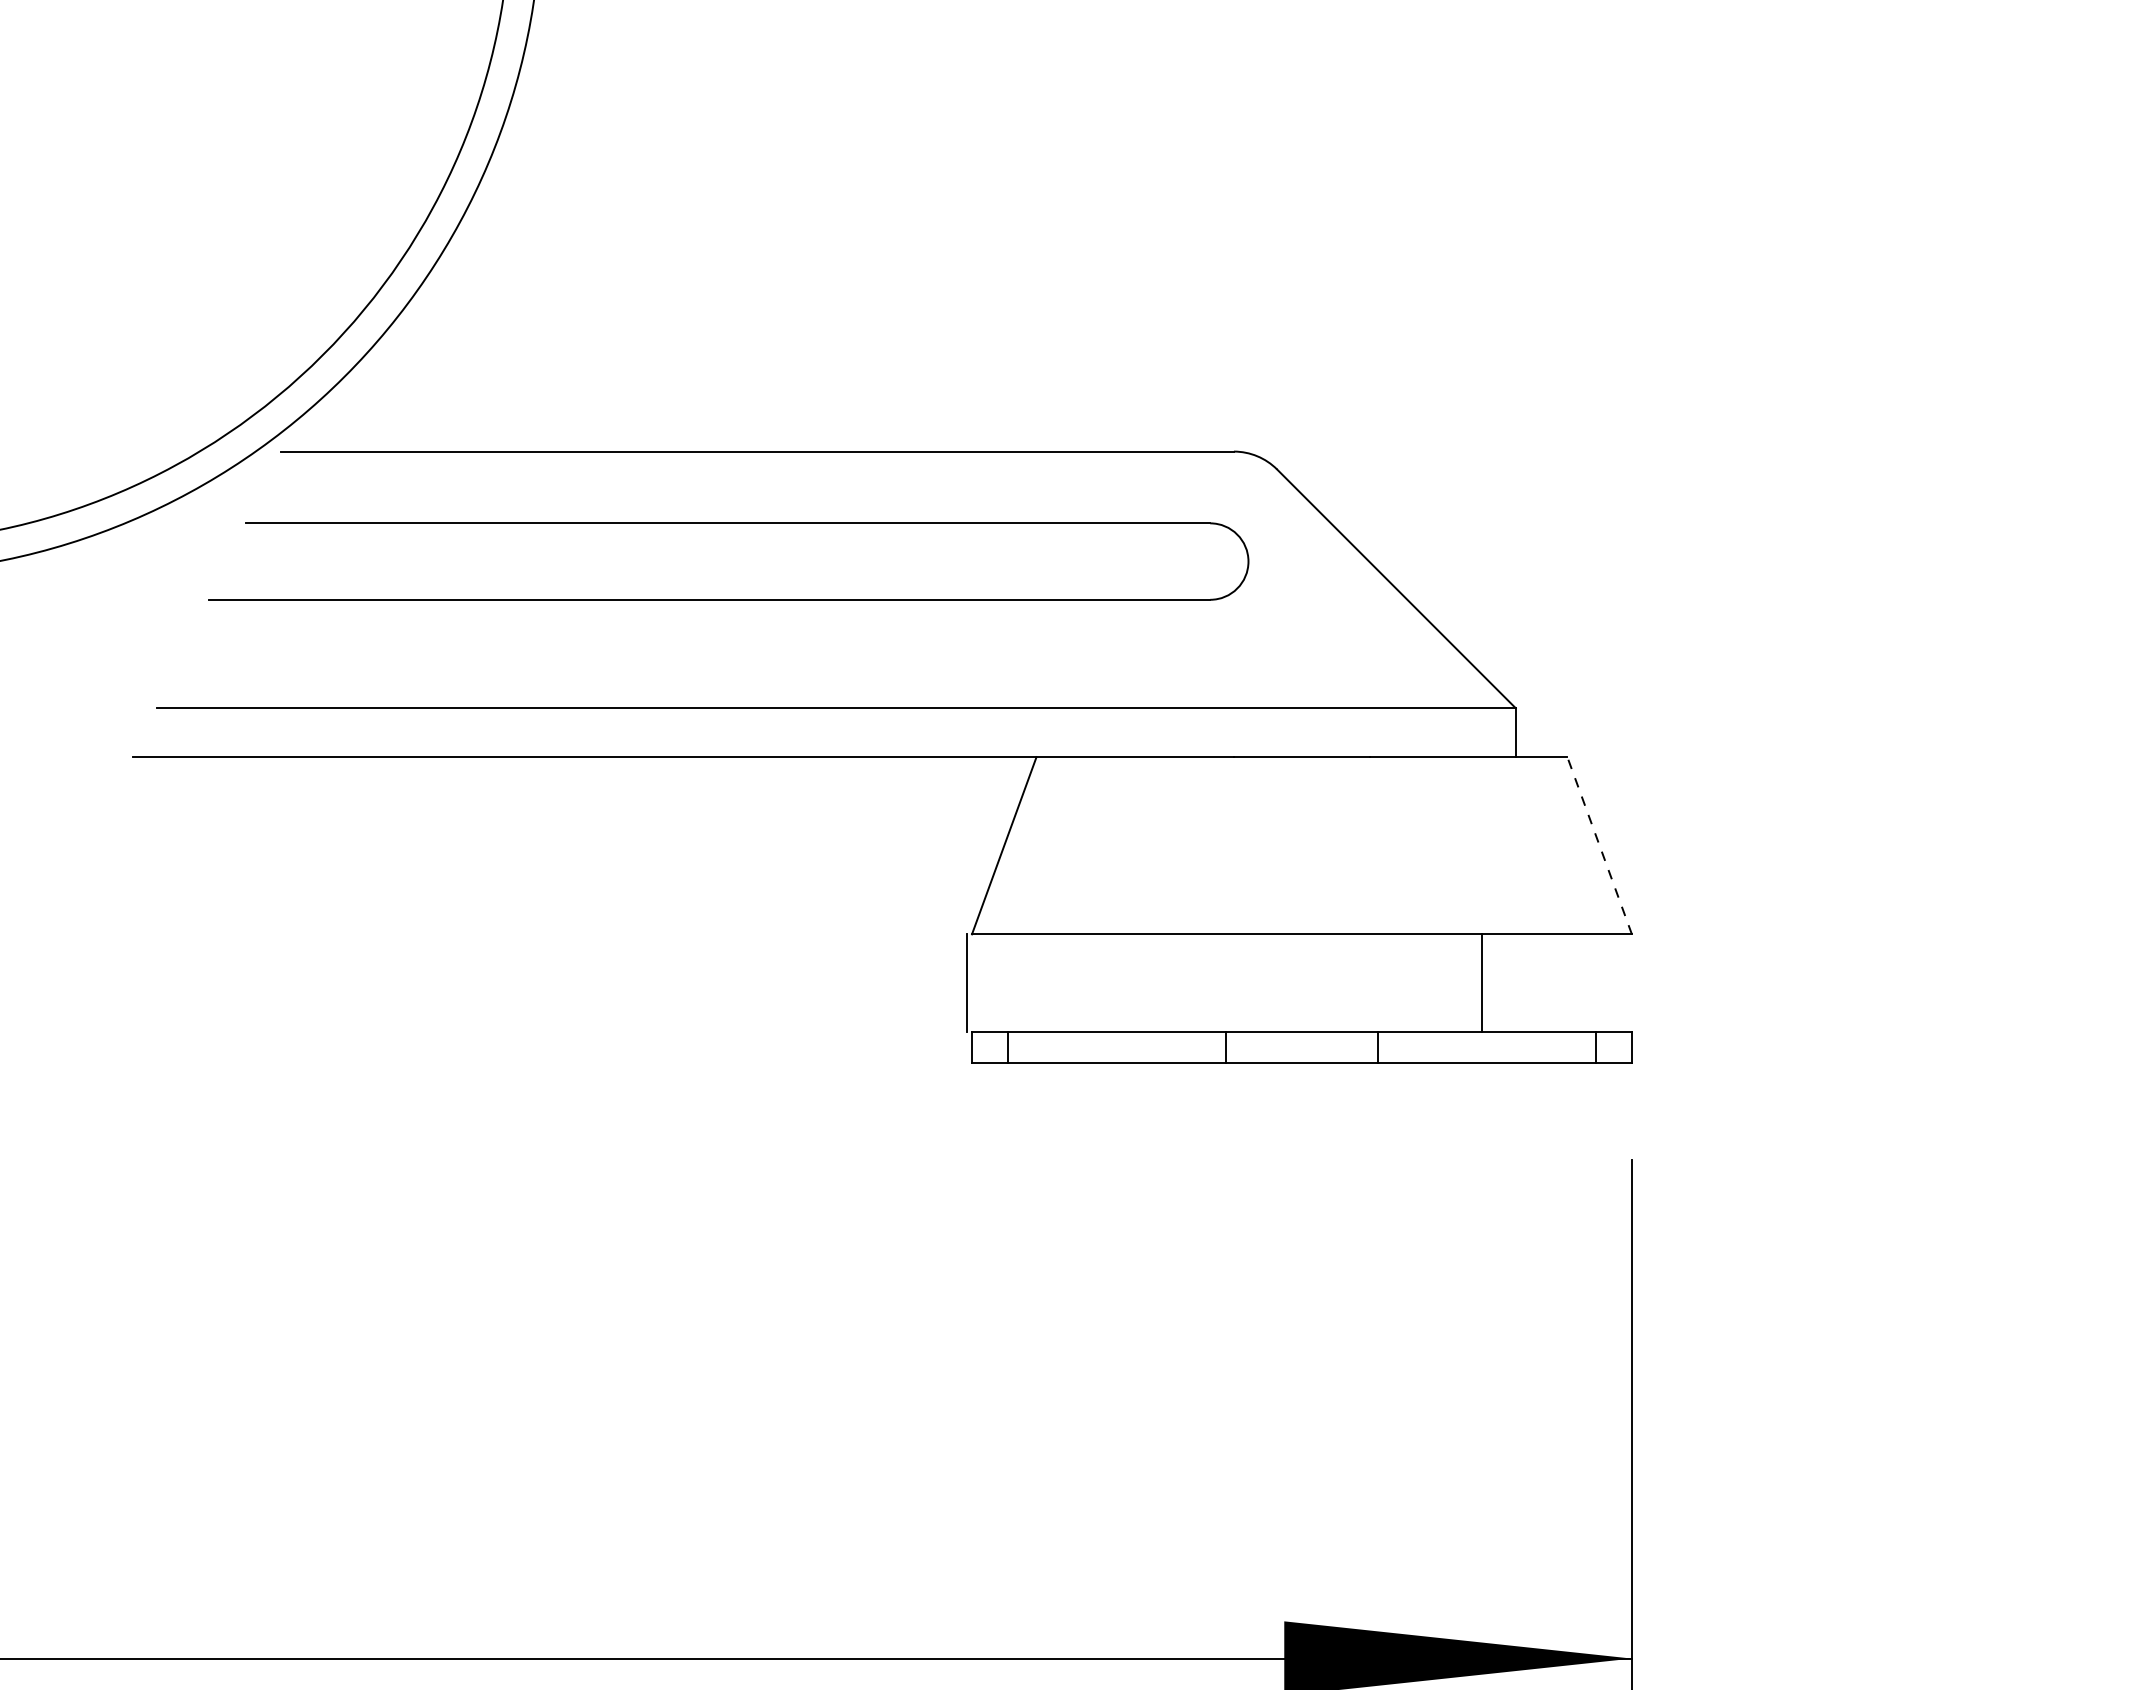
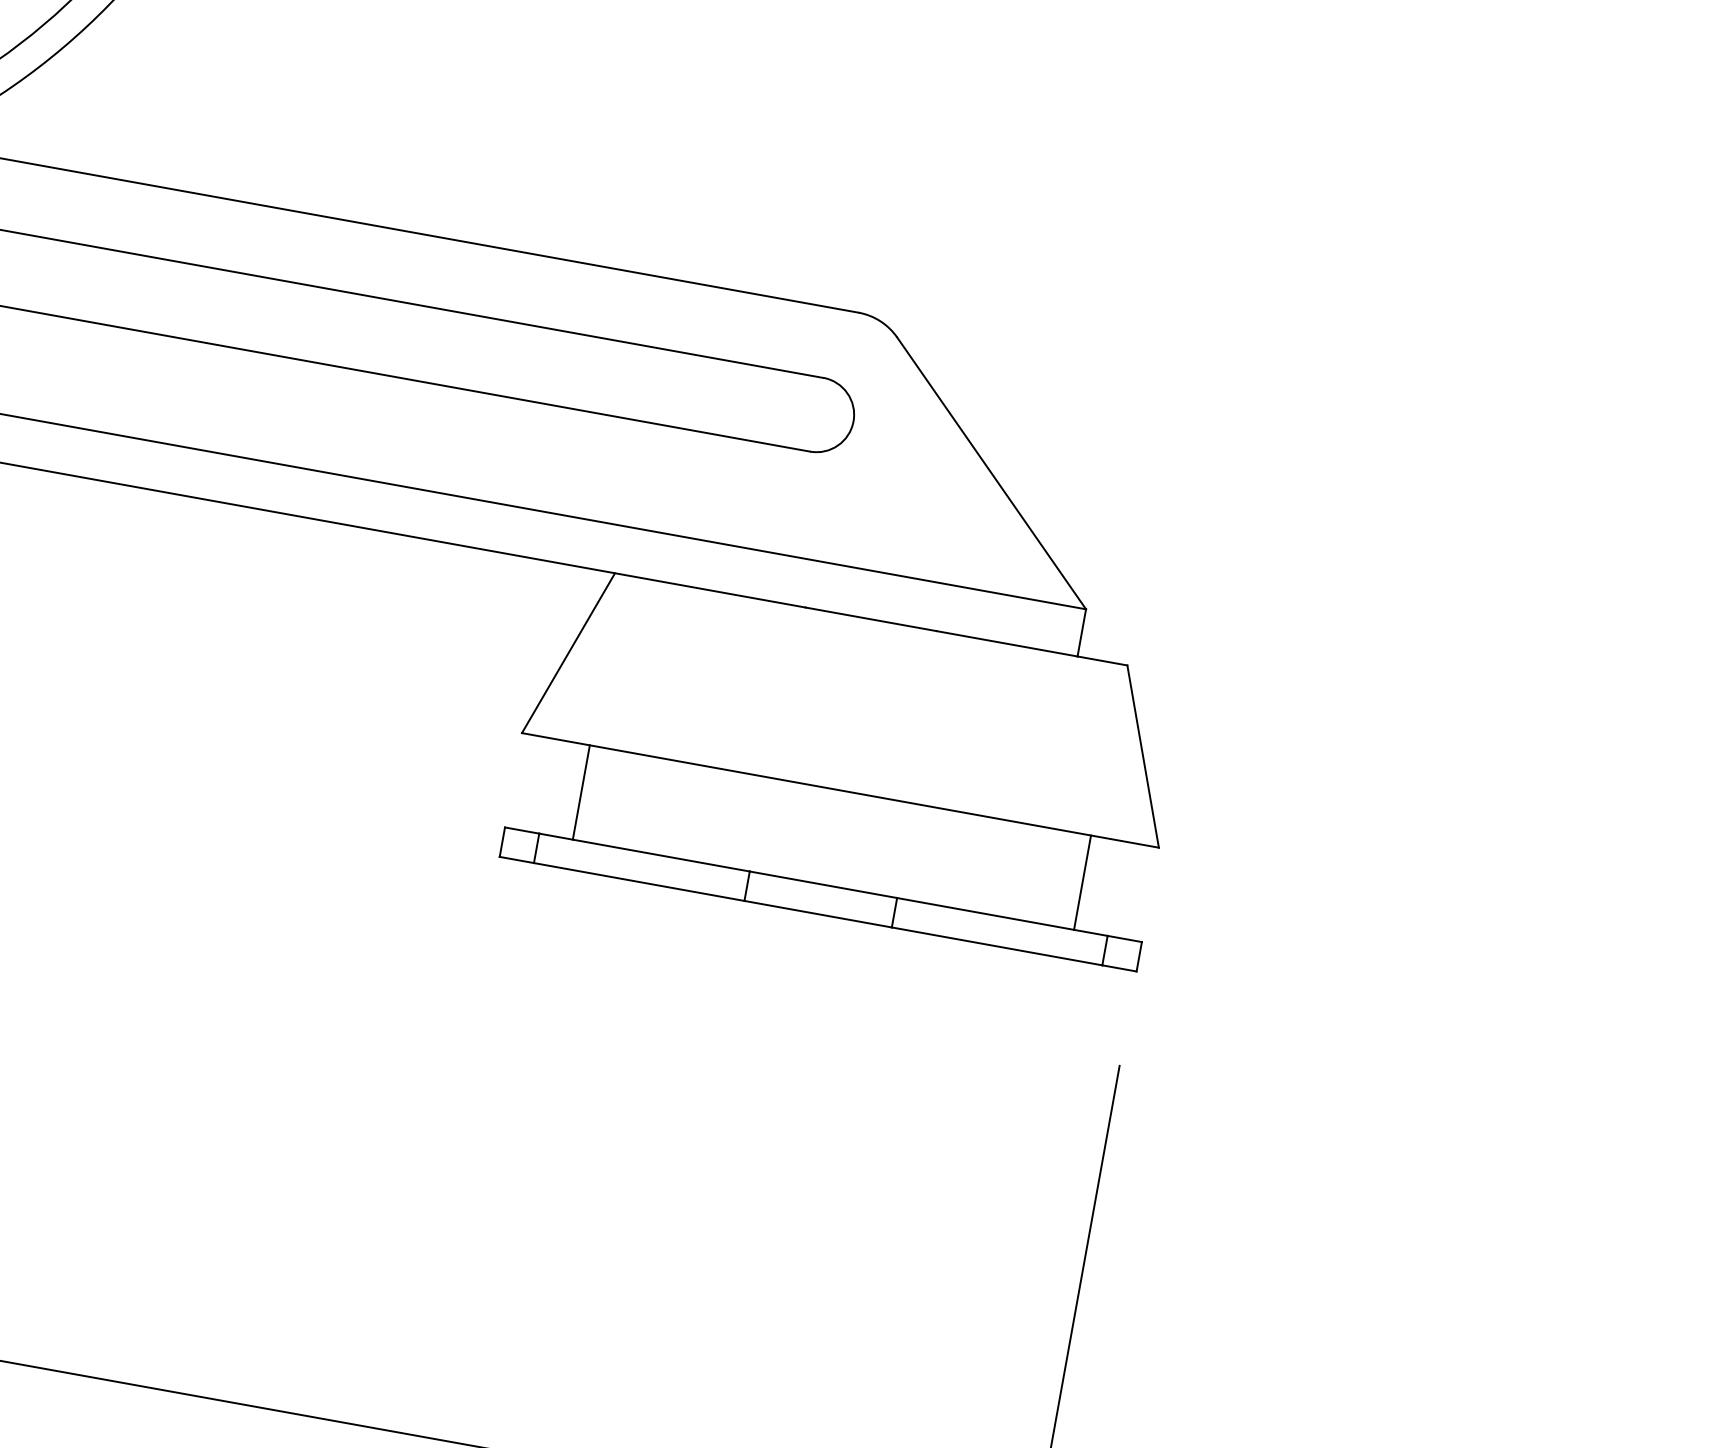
line: (1599, 845) -> (1143, 756), dashed -> solid
line: (967, 983) -> (581, 792), moved
line: (1481, 983) -> (1082, 882), moved

